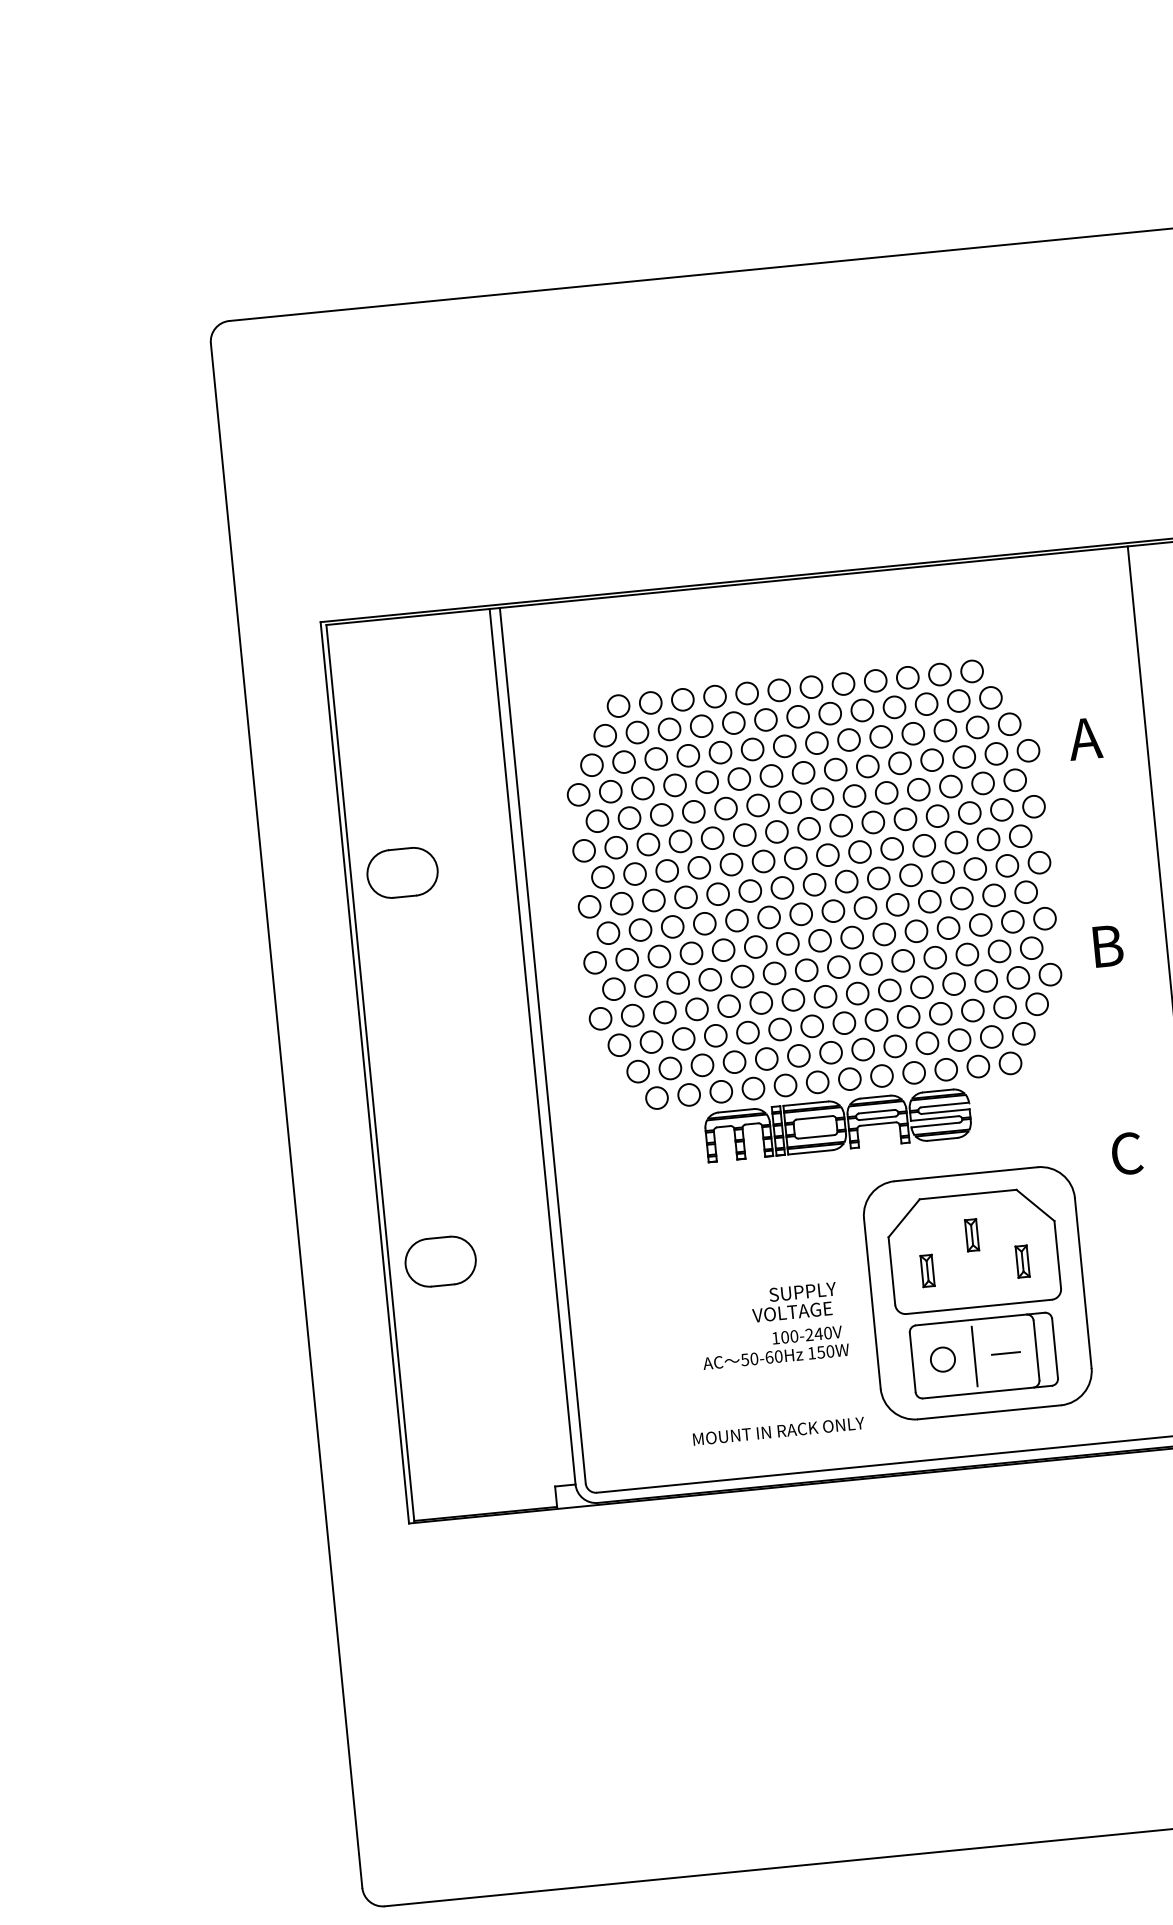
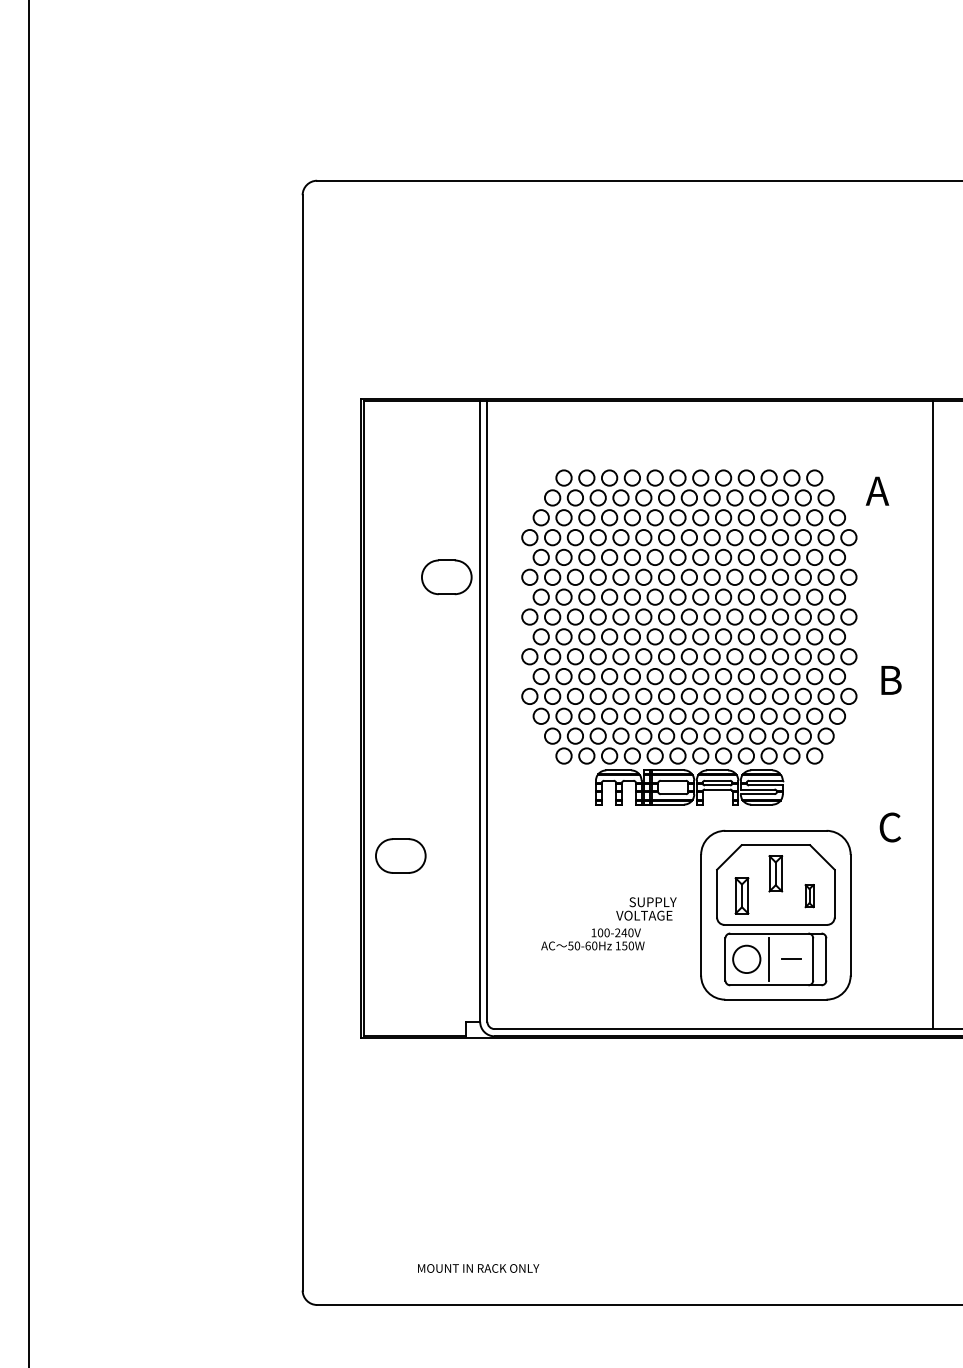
text: (1085, 737) -> (877, 490), moved
part: (402, 873) -> (446, 577), moved
part: (971, 1235) -> (775, 874), size x1.6
part: (928, 1271) -> (742, 896), size x1.6
text: (774, 1347) -> (592, 939), moved
circle: (942, 1359) -> (746, 959), size x1.6
text: (778, 1431) -> (478, 1268), moved

